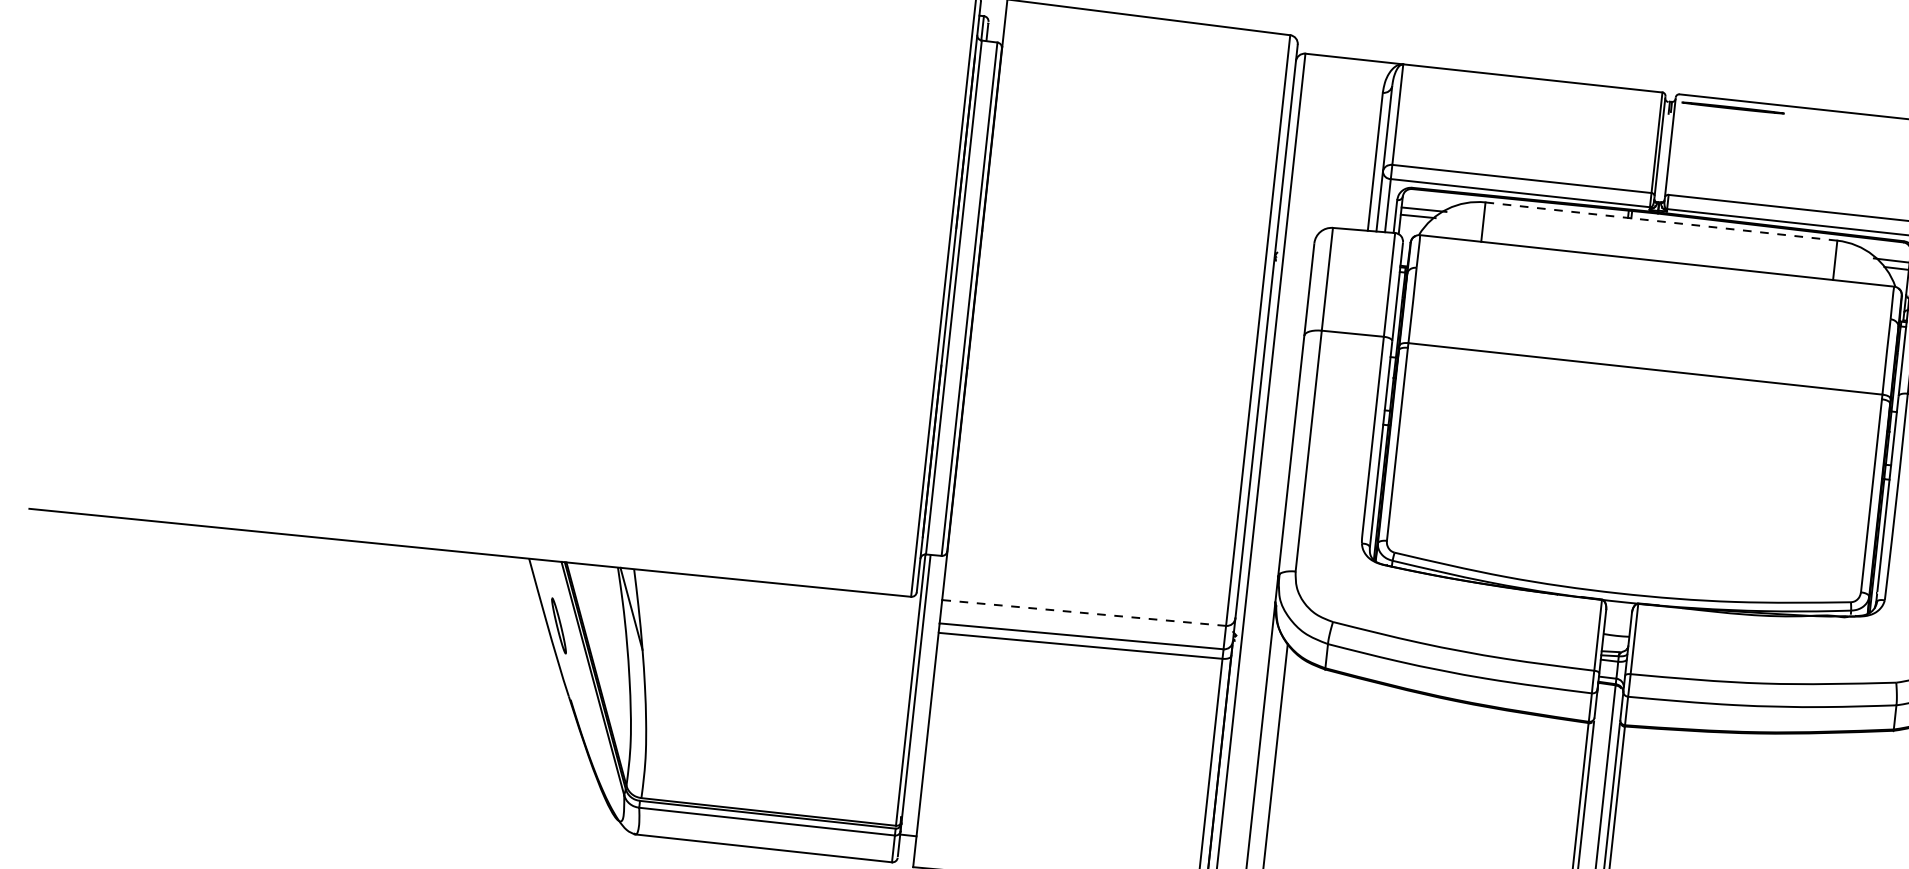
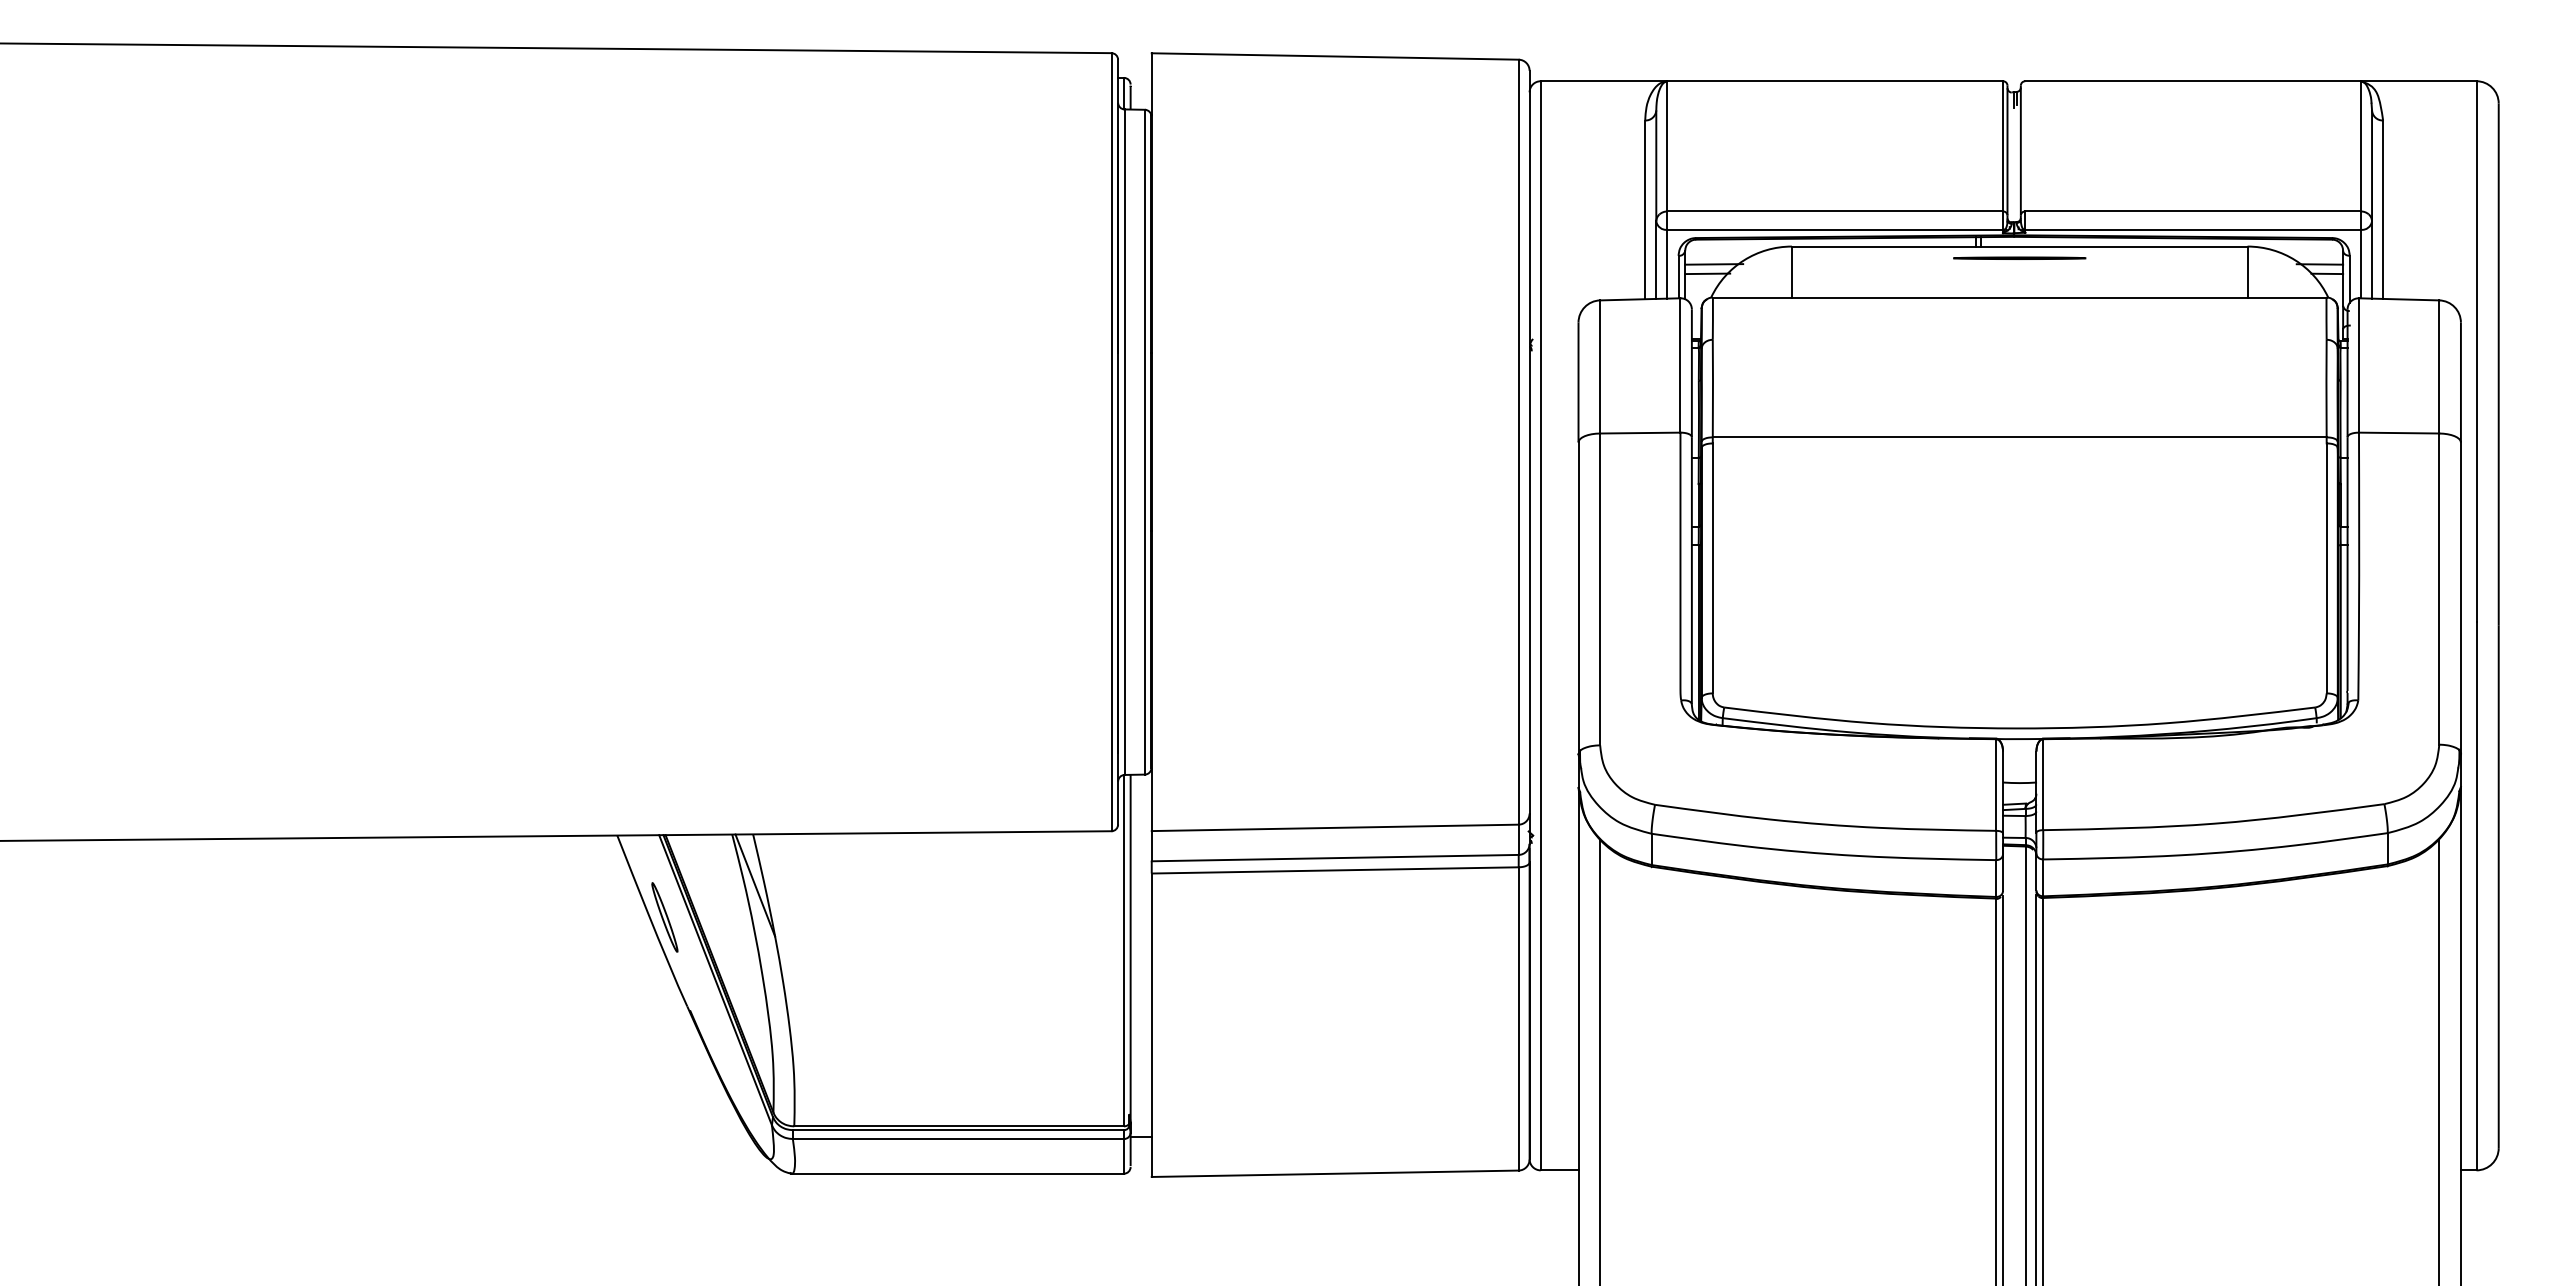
line: (1733, 107) -> (2019, 257), moved
line: (1661, 221) -> (2019, 246), dashed -> solid
line: (1084, 612) -> (1335, 827), dashed -> solid

